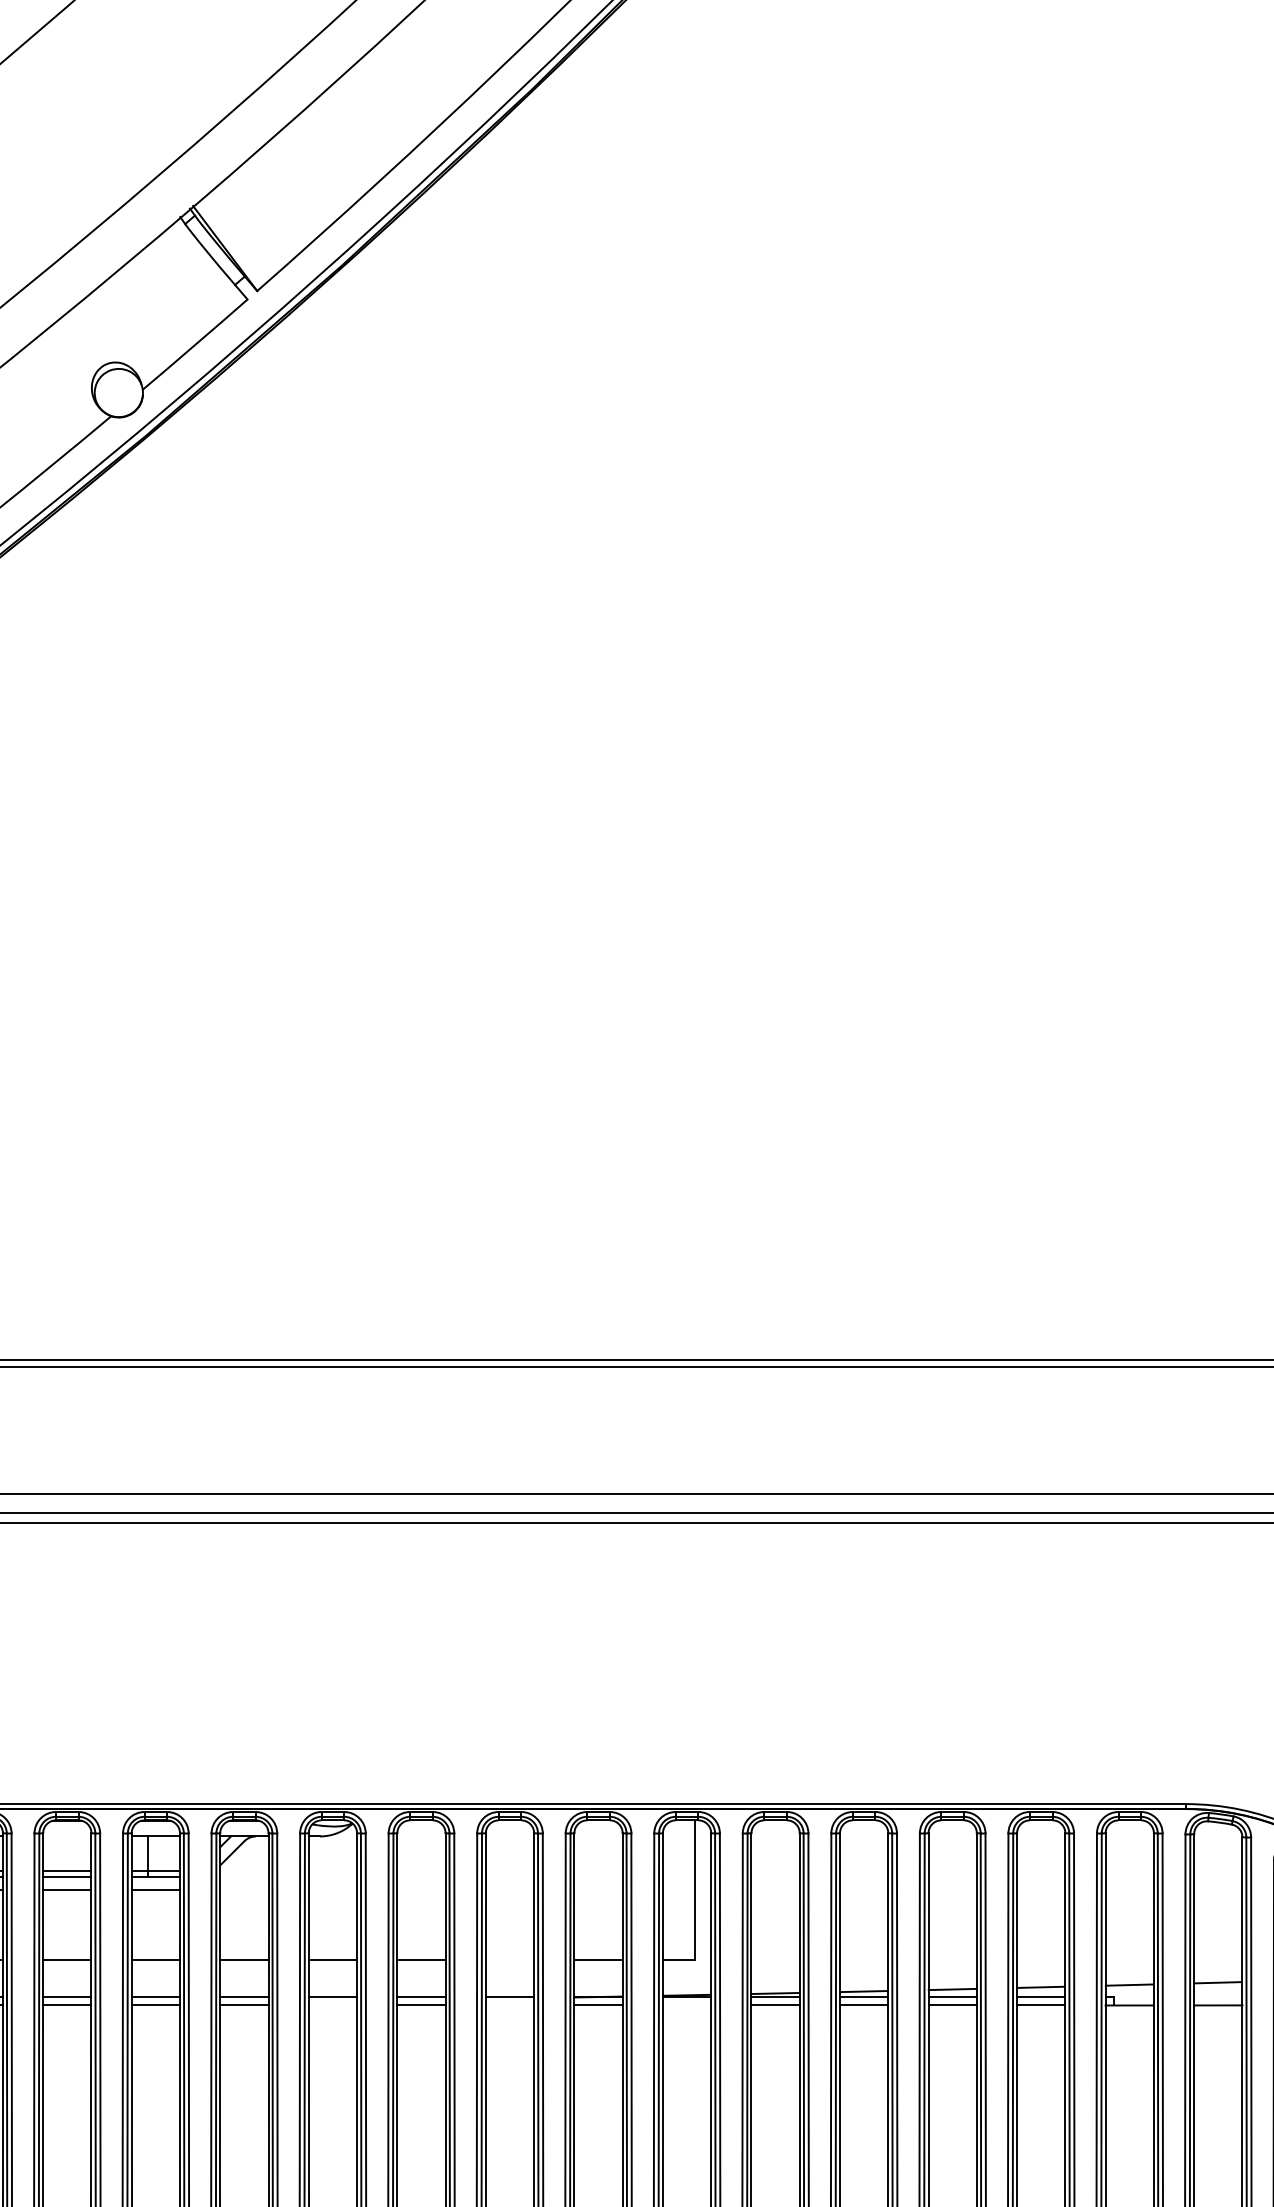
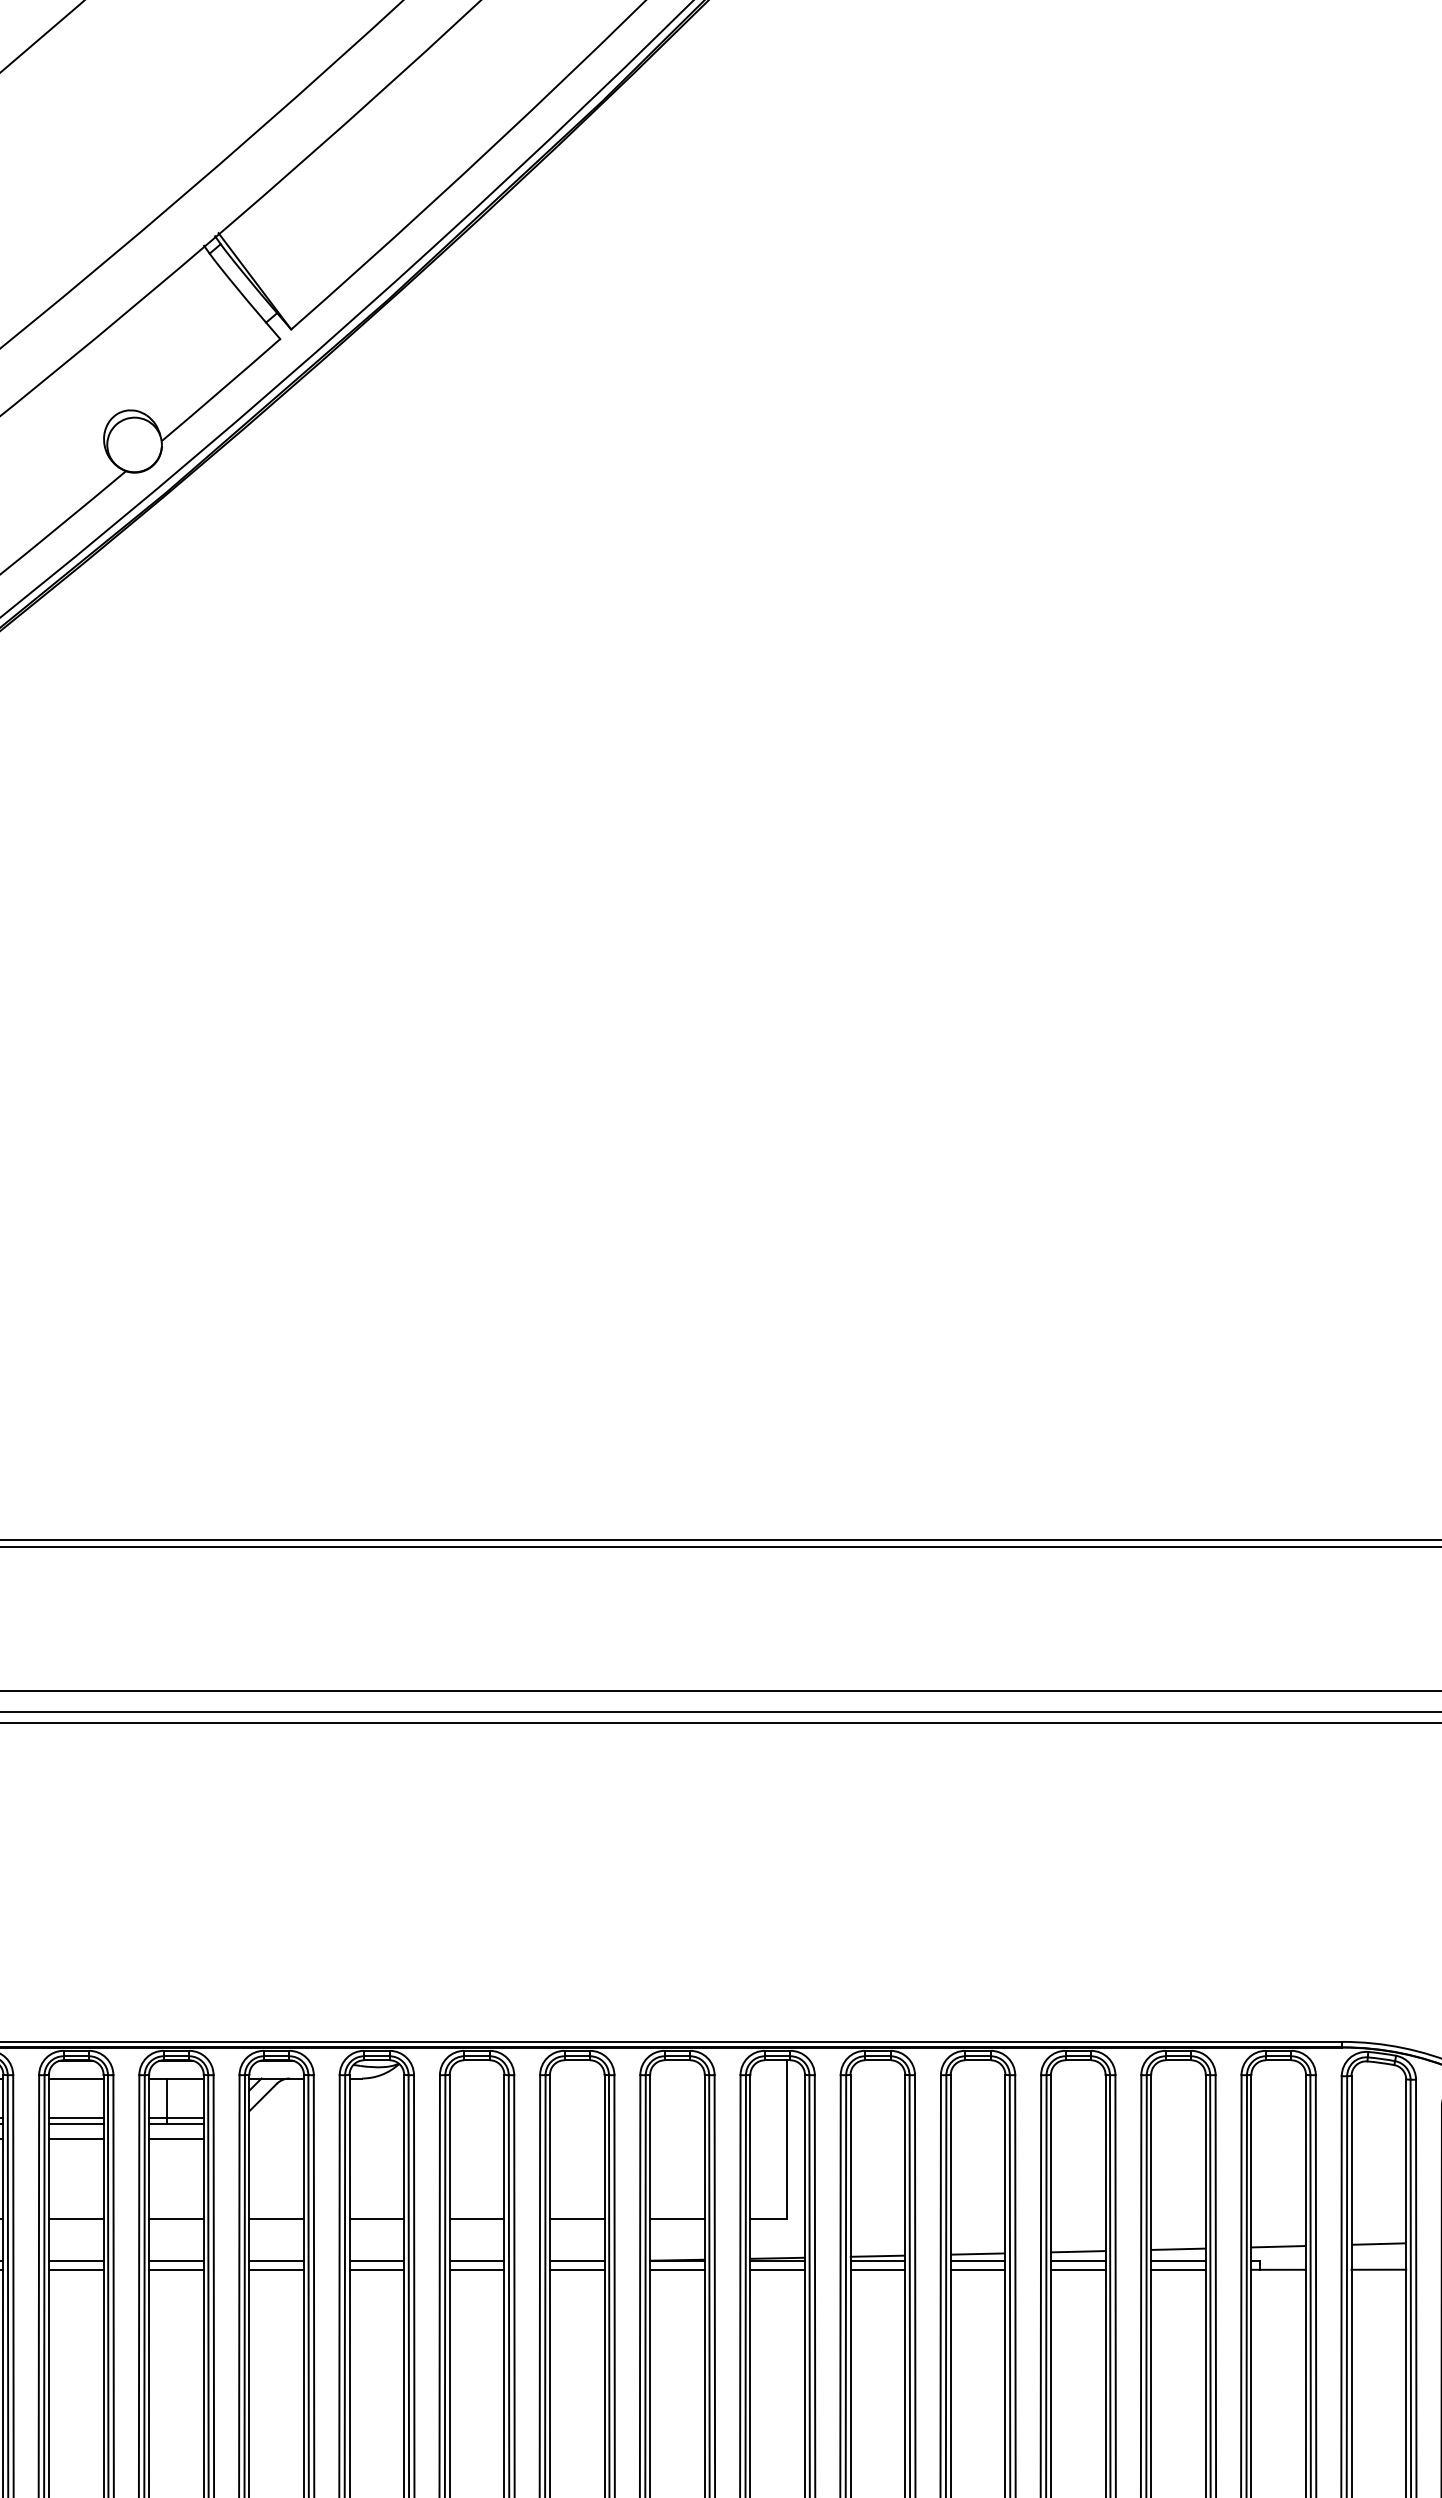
line: (66, 1836) -> (75, 2078), added
line: (509, 1960) -> (576, 2218), added
line: (332, 2005) -> (376, 2269), added
line: (509, 2005) -> (576, 2269), added
line: (686, 2005) -> (777, 2269), added

